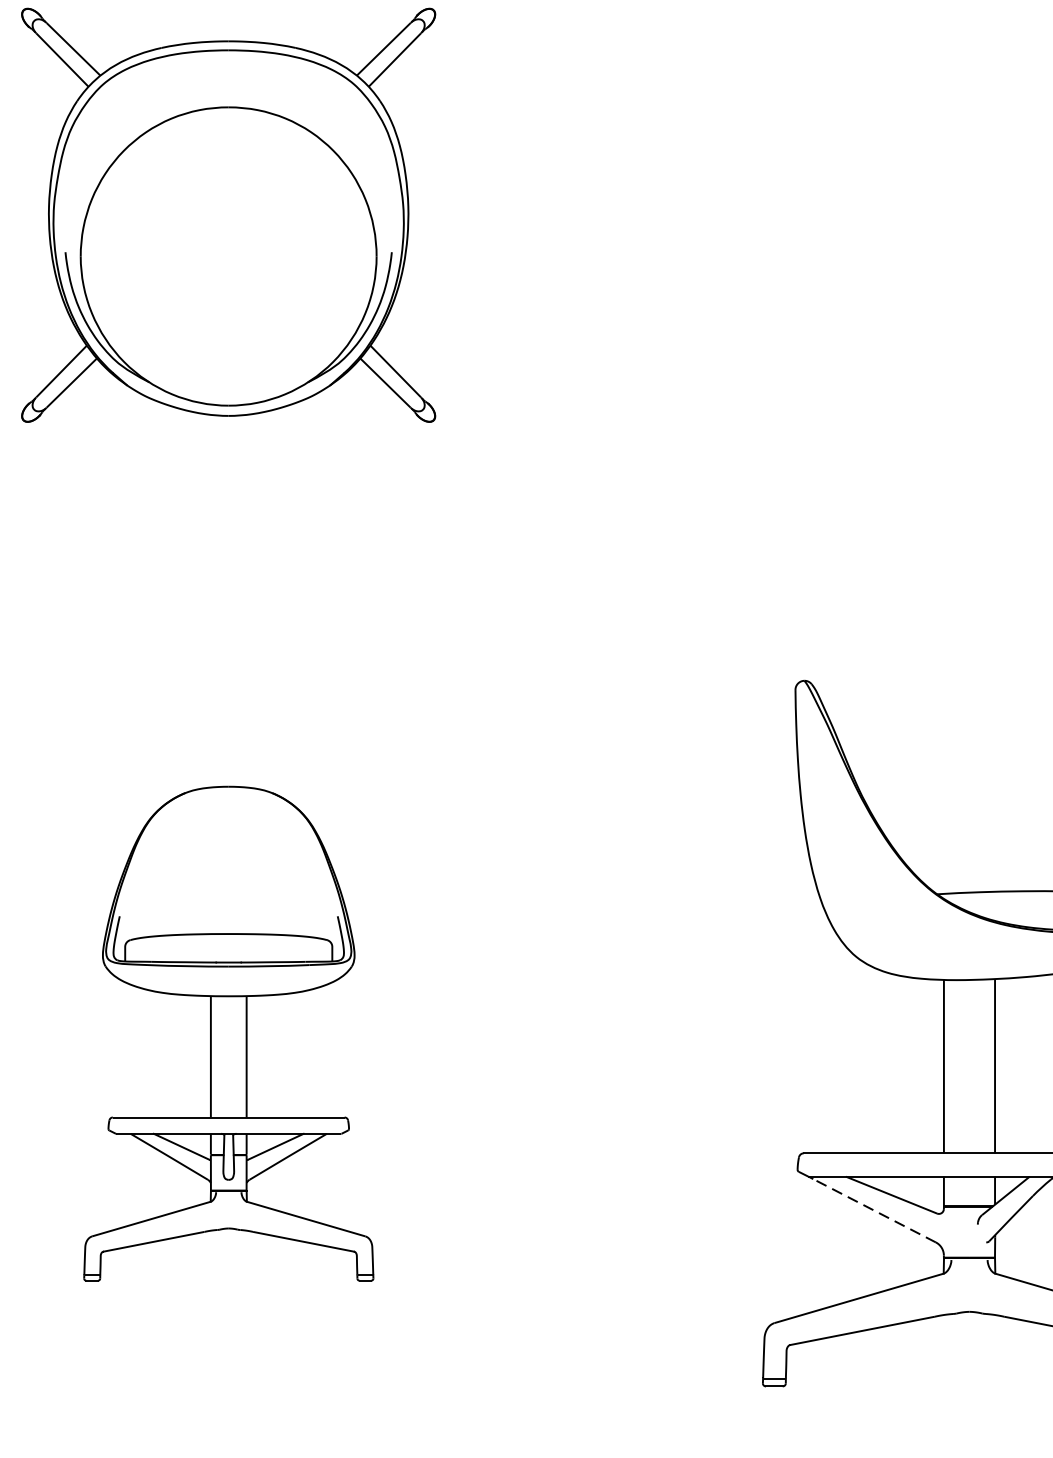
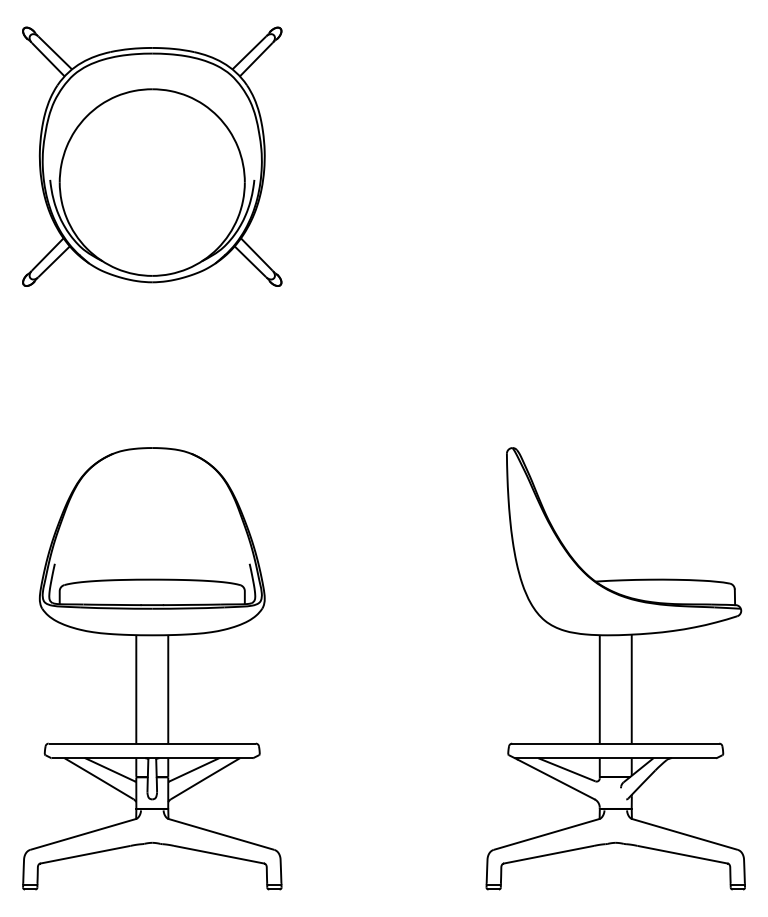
part: (229, 1033) -> (152, 668), size x1.43
line: (873, 1210) -> (555, 779), dashed -> solid

